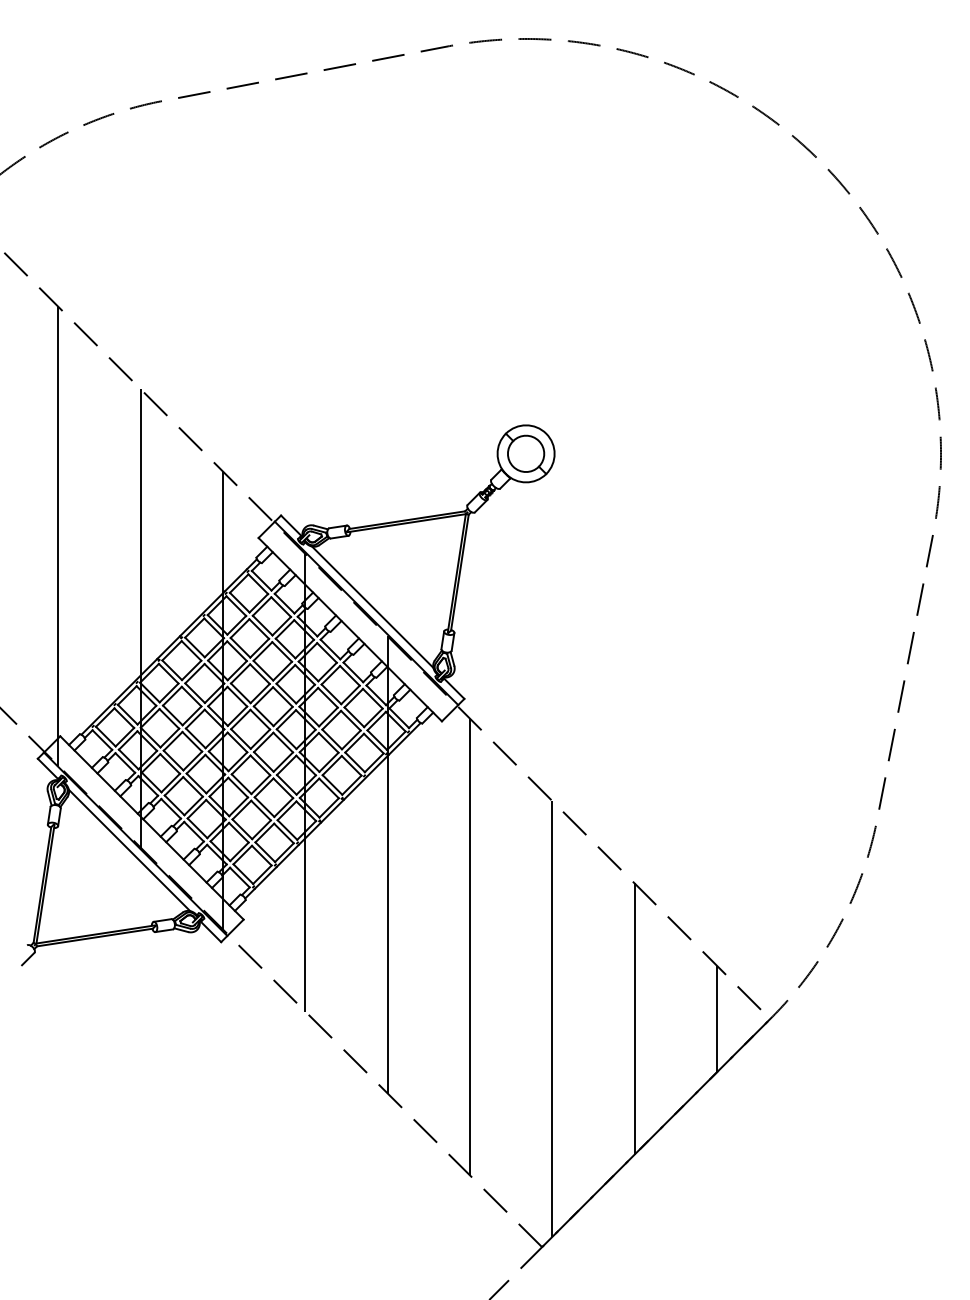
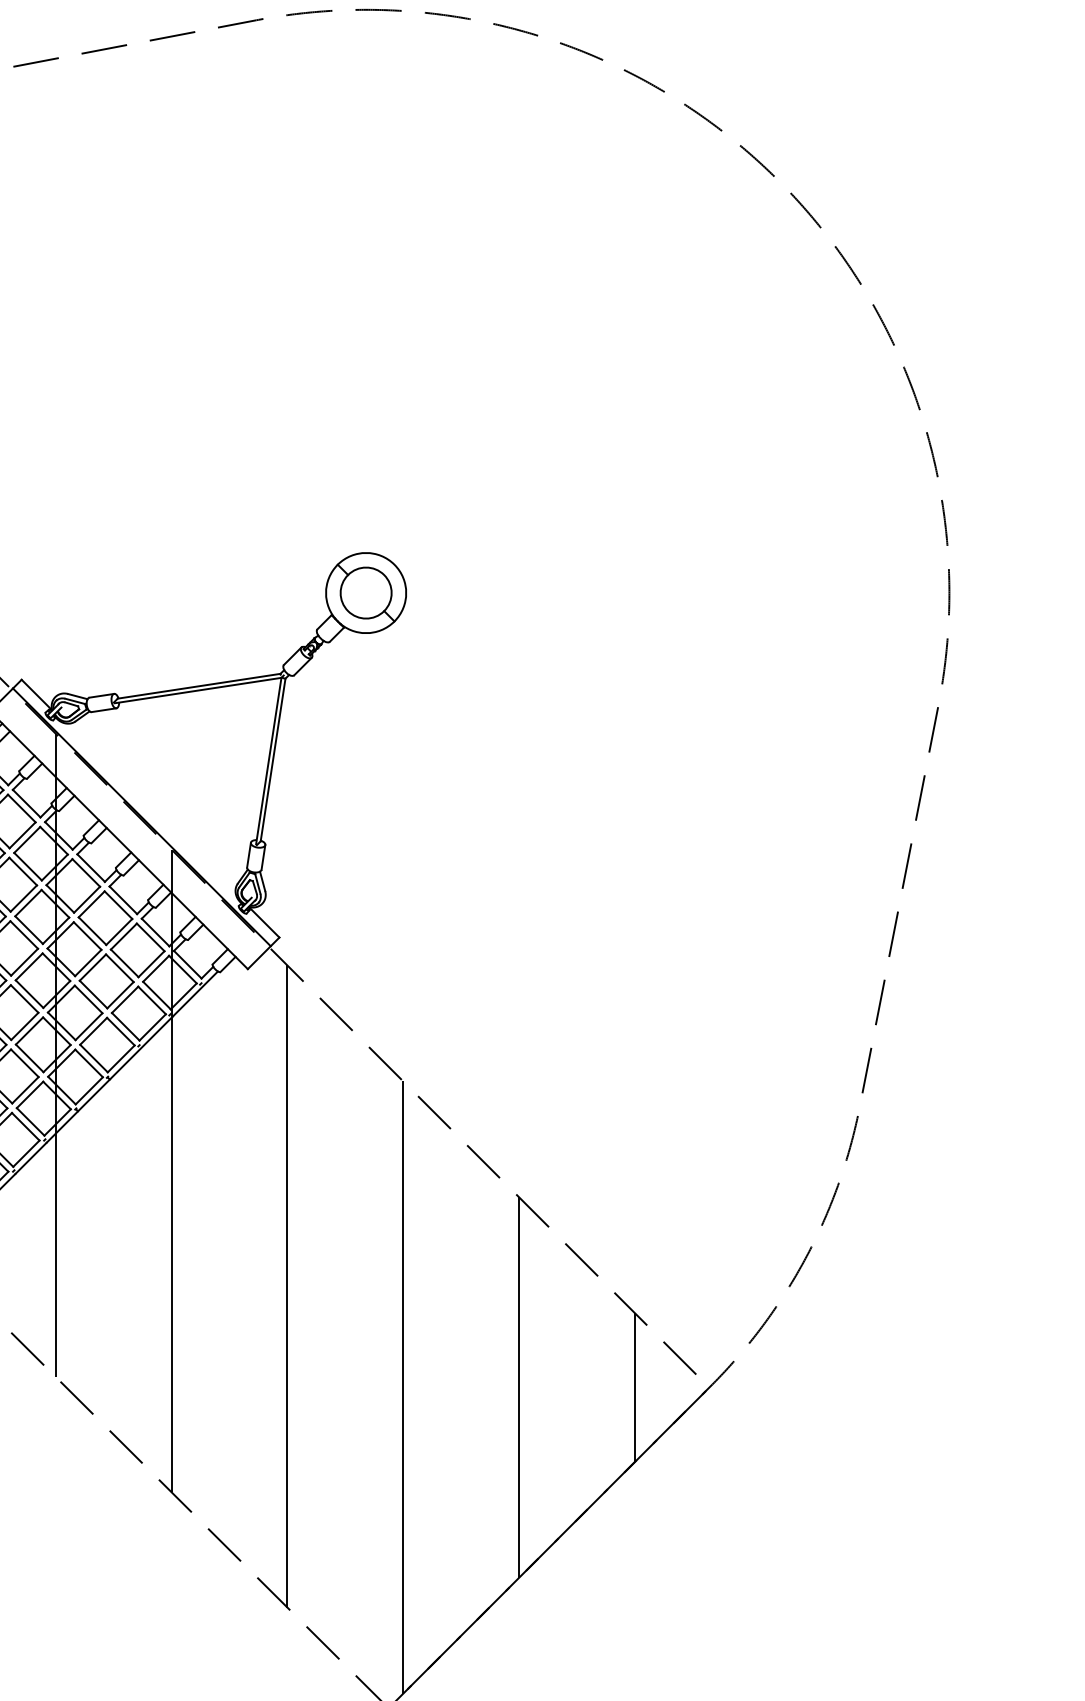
line: (372, 606) -> (150, 807), removed

